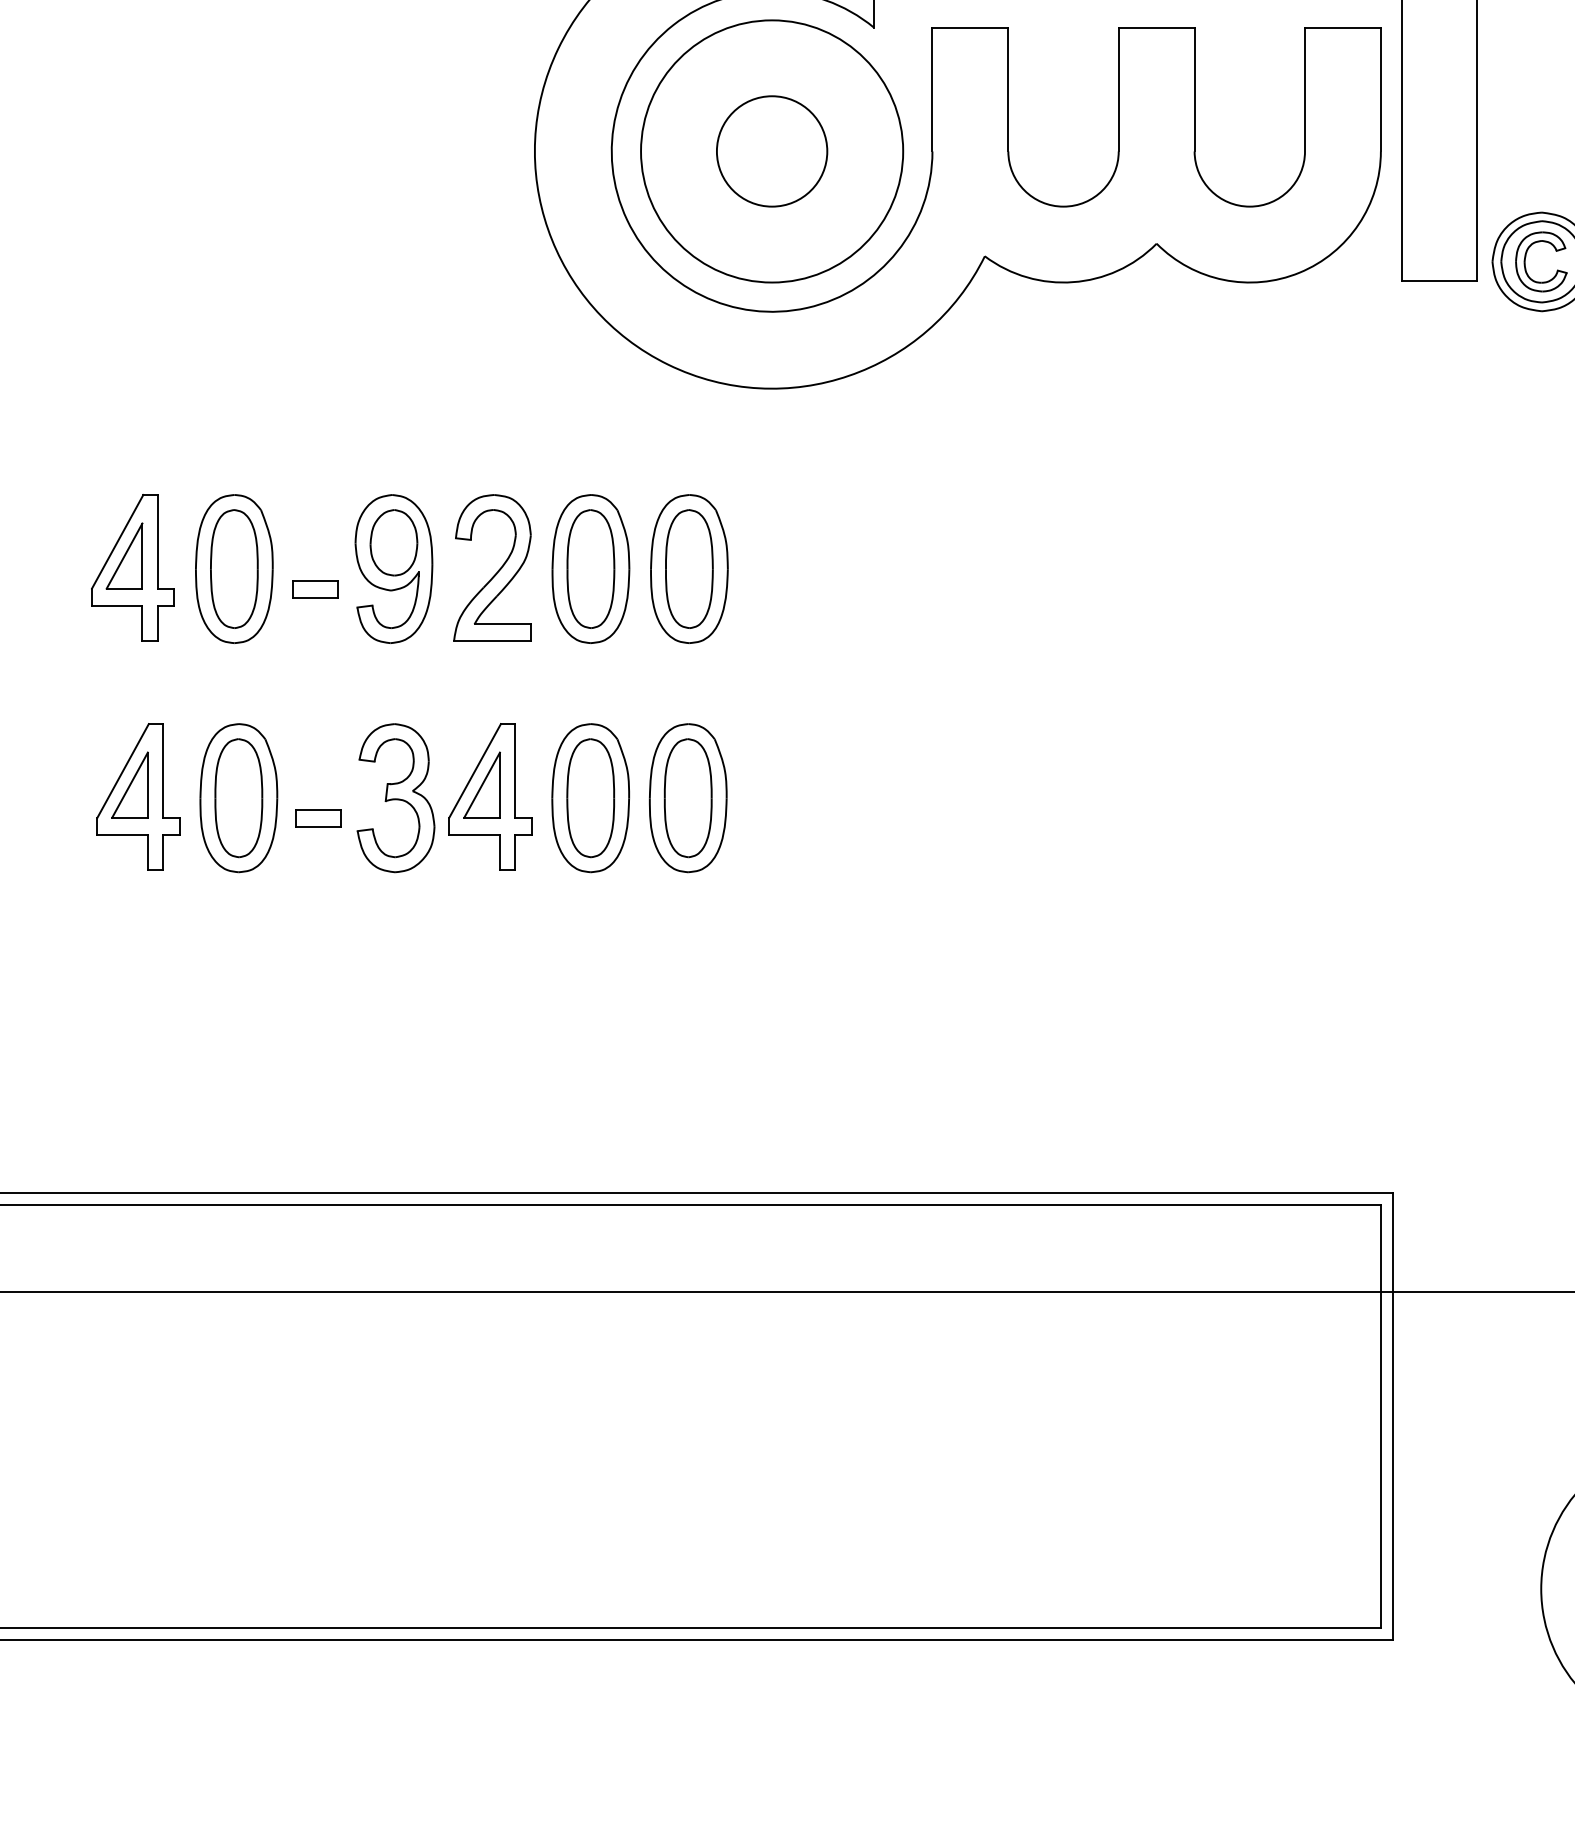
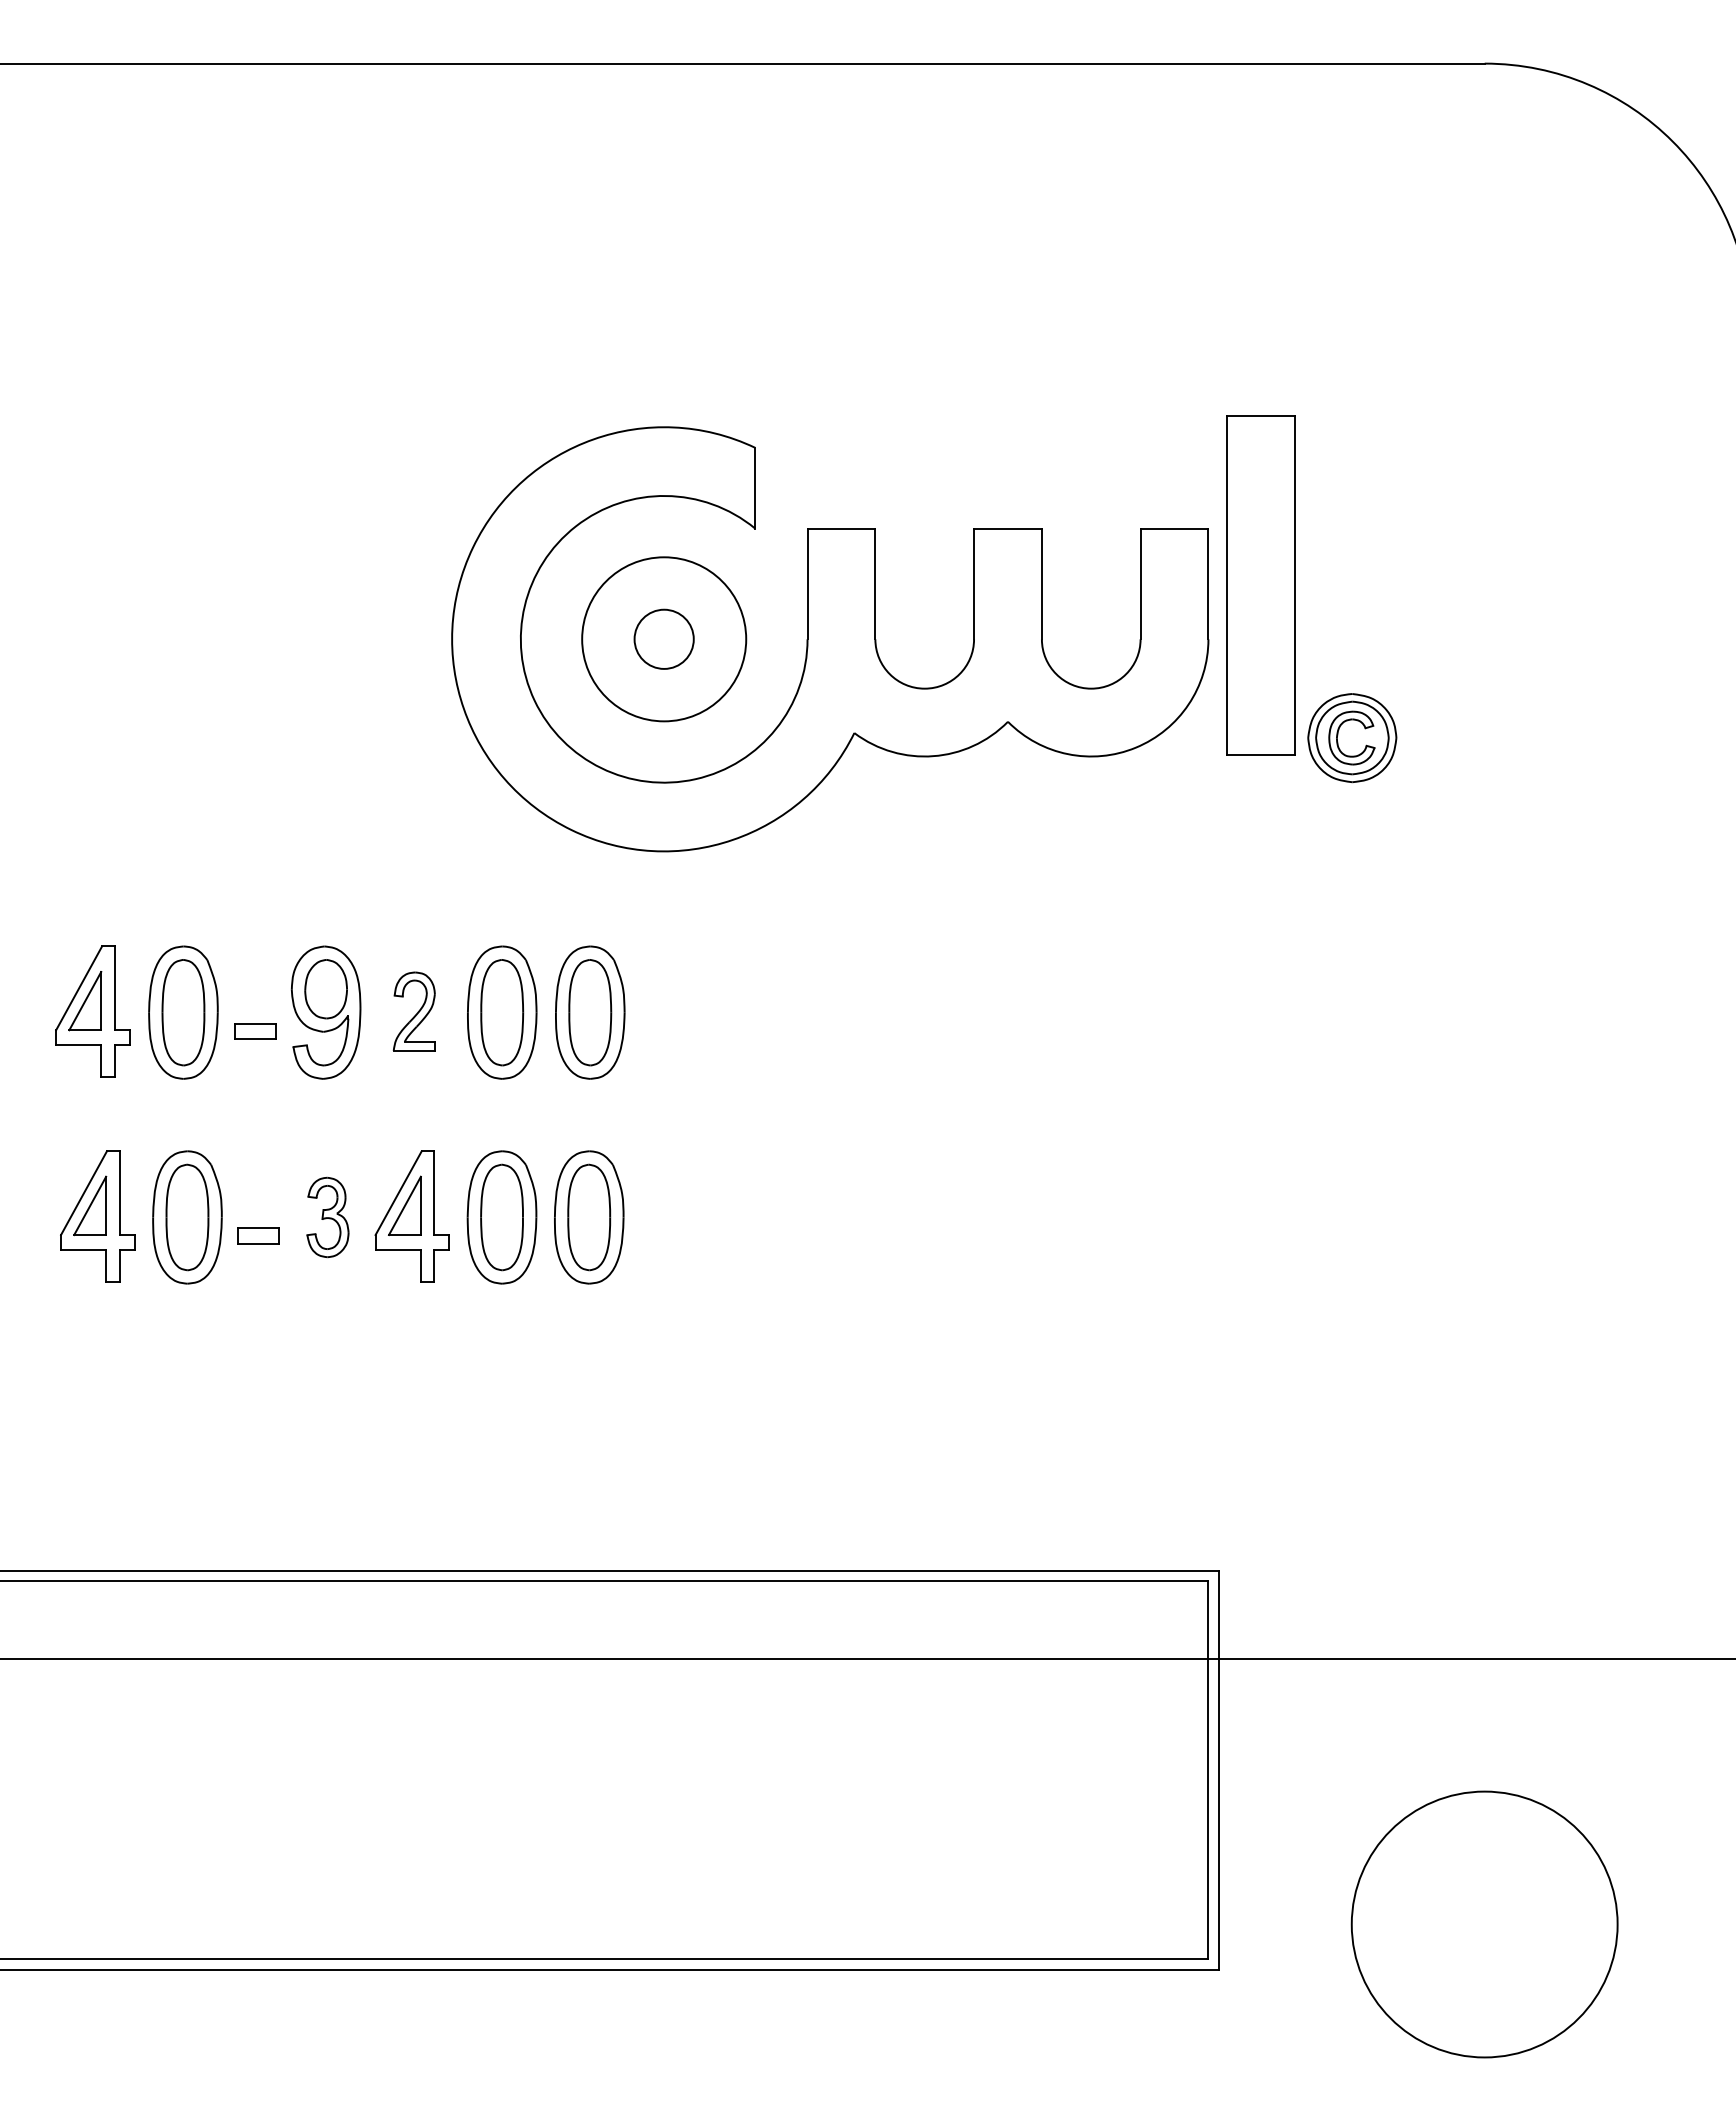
circle: (771, 151) -> (663, 639), size x0.6
circle: (772, 151) -> (664, 639), size x0.7
part: (492, 567) -> (414, 1011), size x0.6
part: (395, 798) -> (327, 1217), size x0.6

